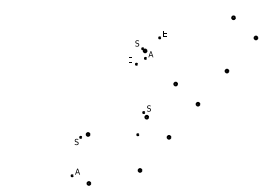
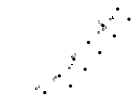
part: (149, 48) -> (105, 24), moved
part: (82, 137) -> (56, 77), moved

